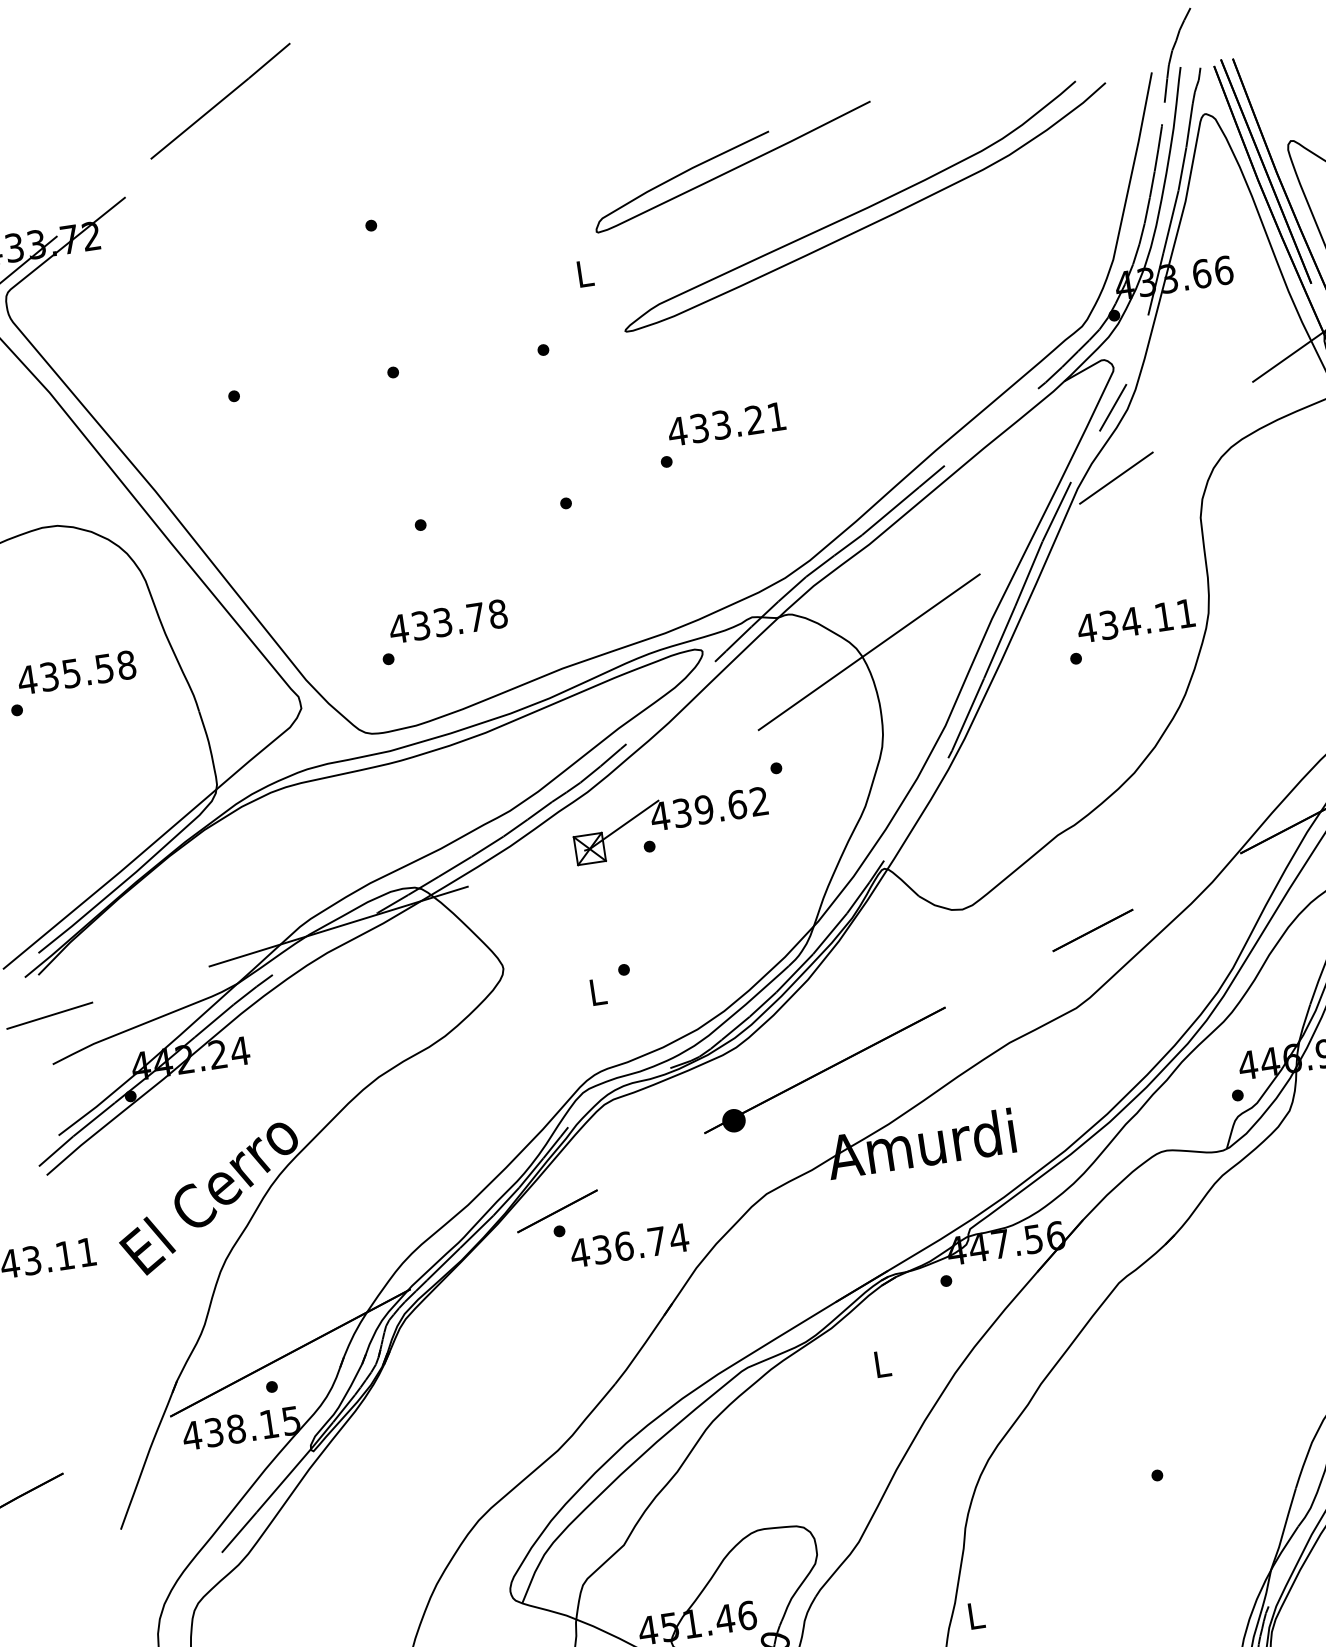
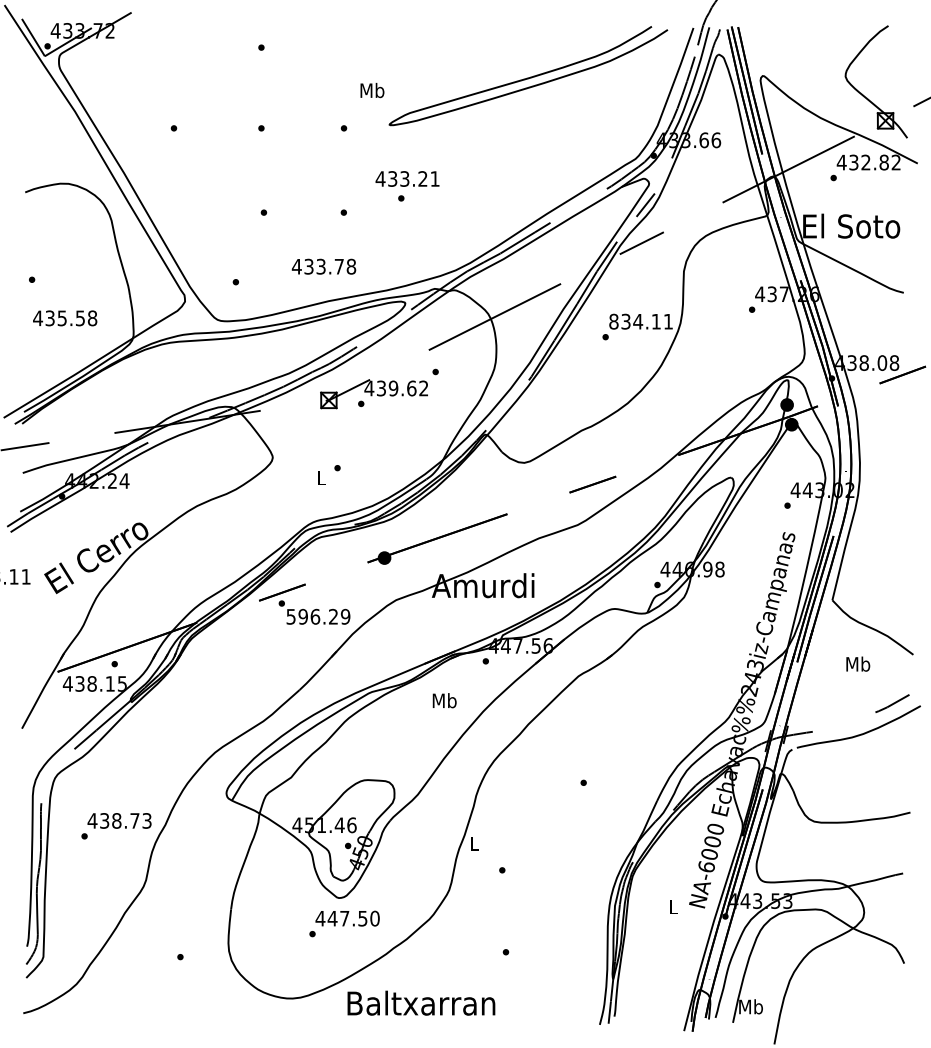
curve: (732, 167) -> (460, 45), removed
text: (584, 273) -> (372, 90), L -> Mb
text: (726, 423) -> (407, 178), moved
text: (447, 621) -> (323, 266), moved
text: (1086, 628) -> (613, 321), 434.11 -> 834.11
text: (77, 672) -> (65, 318), moved
text: (629, 1244) -> (318, 616), 436.74 -> 596.29
text: (881, 1363) -> (444, 700), L -> Mb

